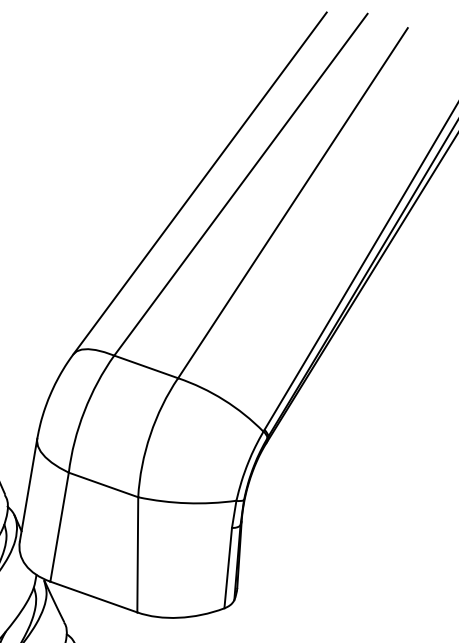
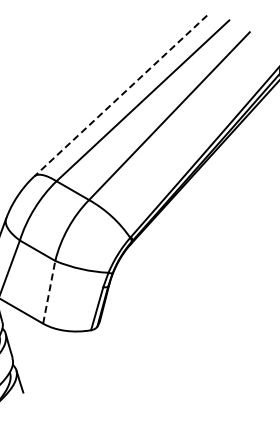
line: (199, 184) -> (120, 96), solid -> dashed
line: (138, 555) -> (49, 292), solid -> dashed

